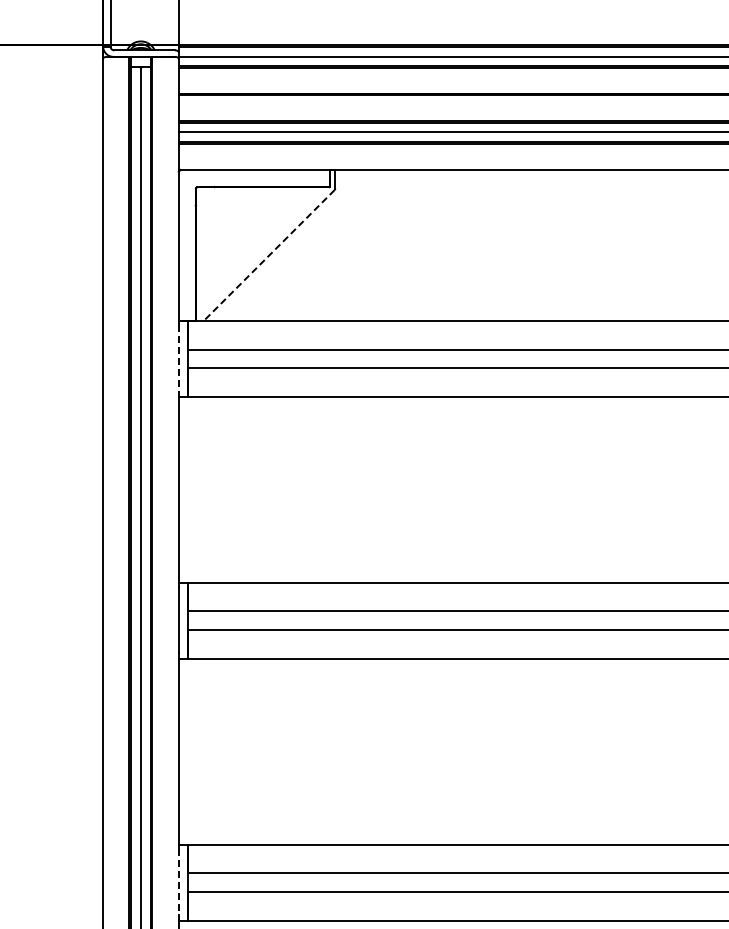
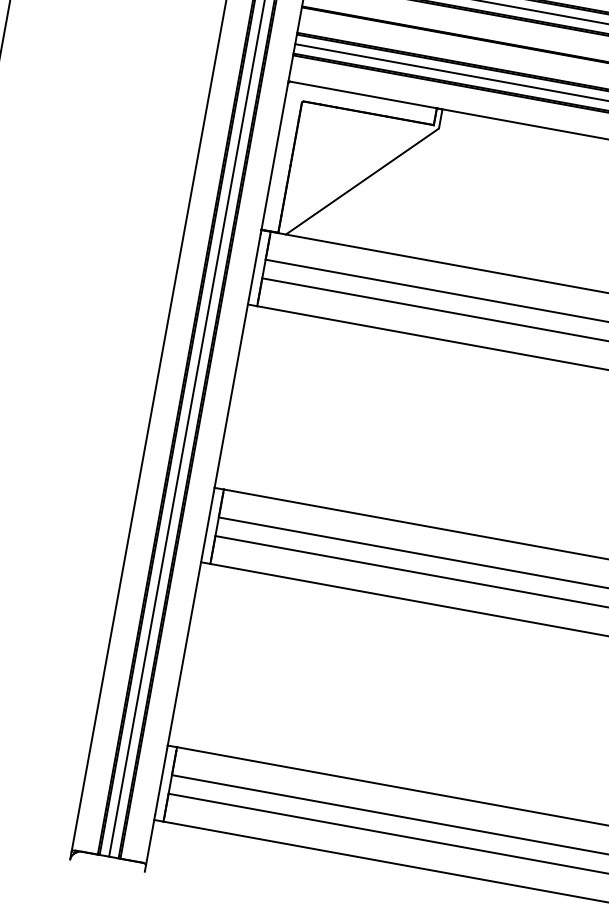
line: (269, 255) -> (362, 181), dashed -> solid
line: (178, 358) -> (254, 266), dashed -> solid
line: (178, 882) -> (160, 782), dashed -> solid

